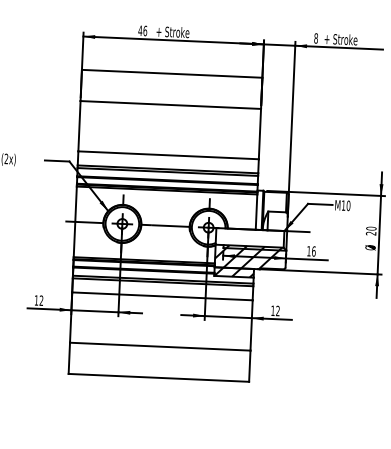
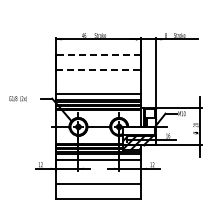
line: (171, 74) -> (98, 55), solid -> dashed
line: (170, 104) -> (98, 69), solid -> dashed

